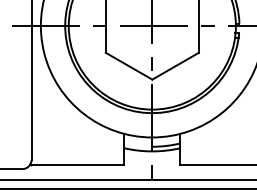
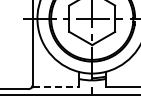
line: (77, 165) -> (55, 87), solid -> dashed

